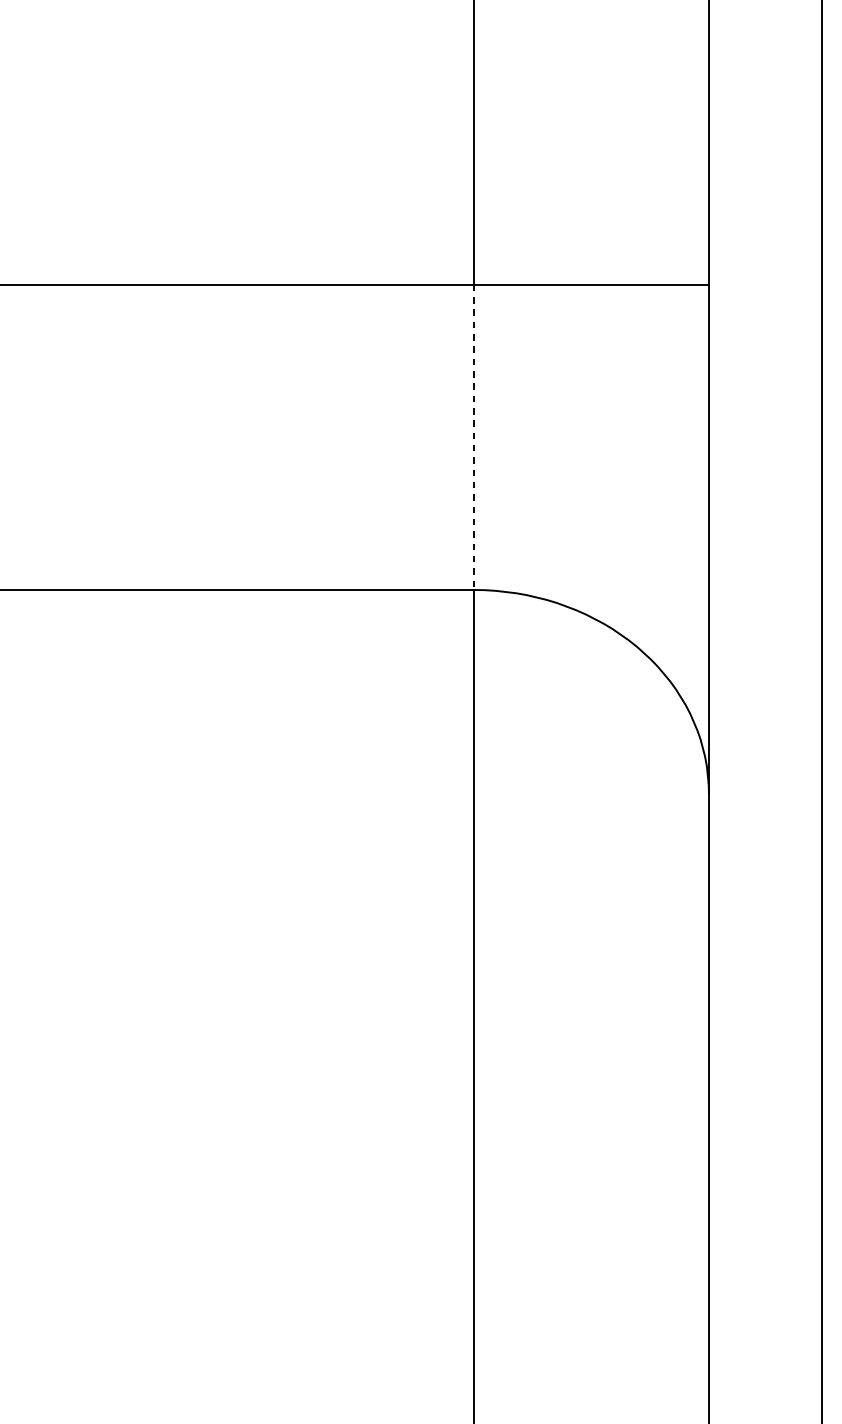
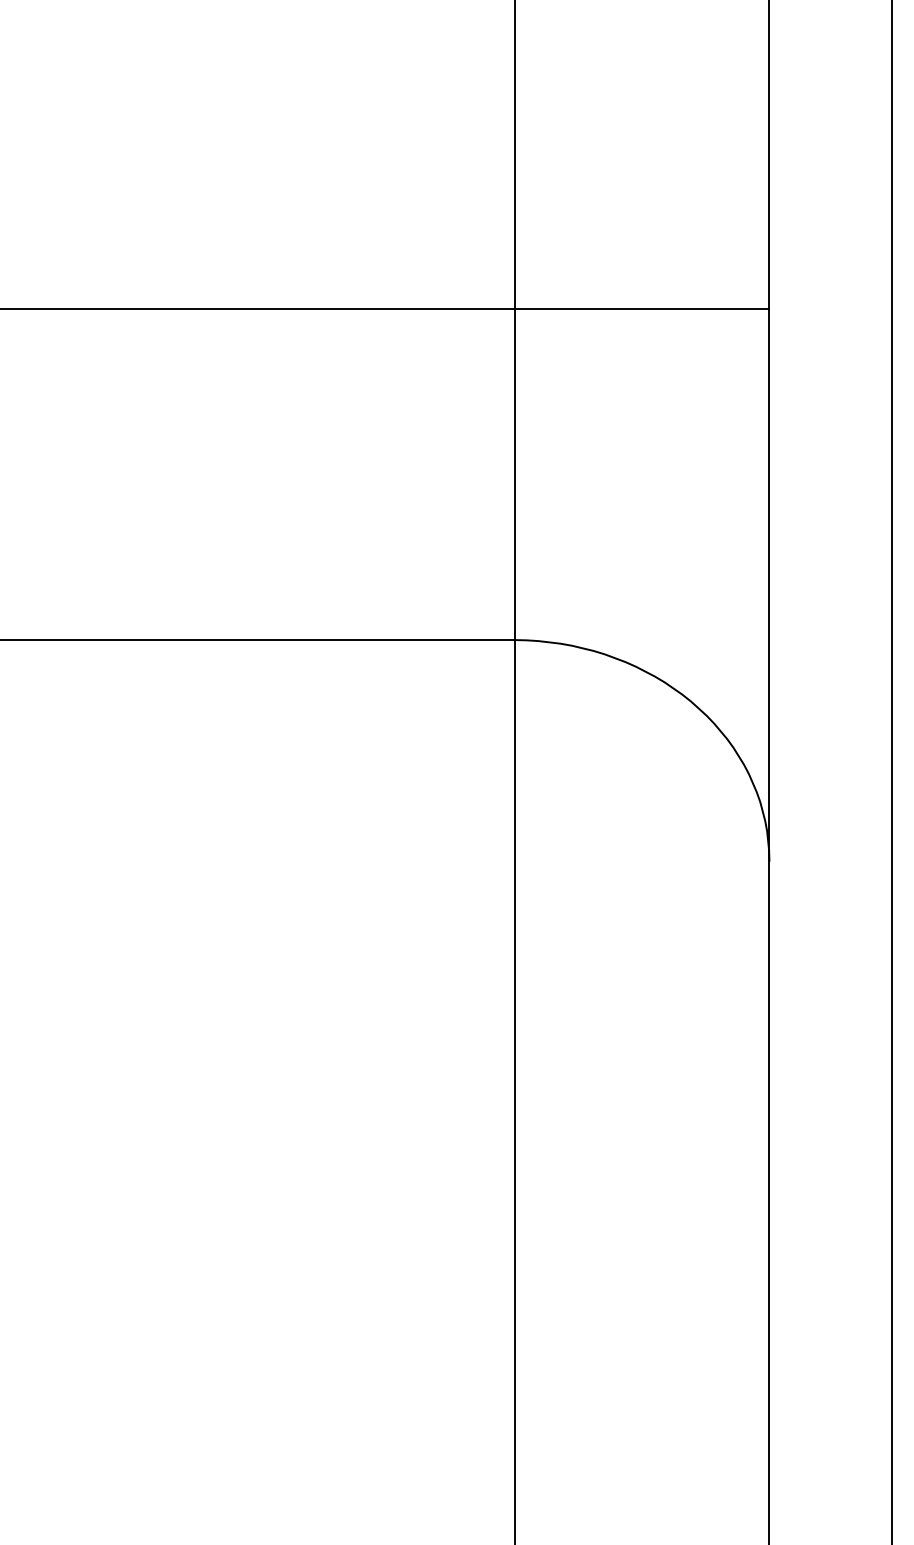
line: (473, 437) -> (514, 474), dashed -> solid

